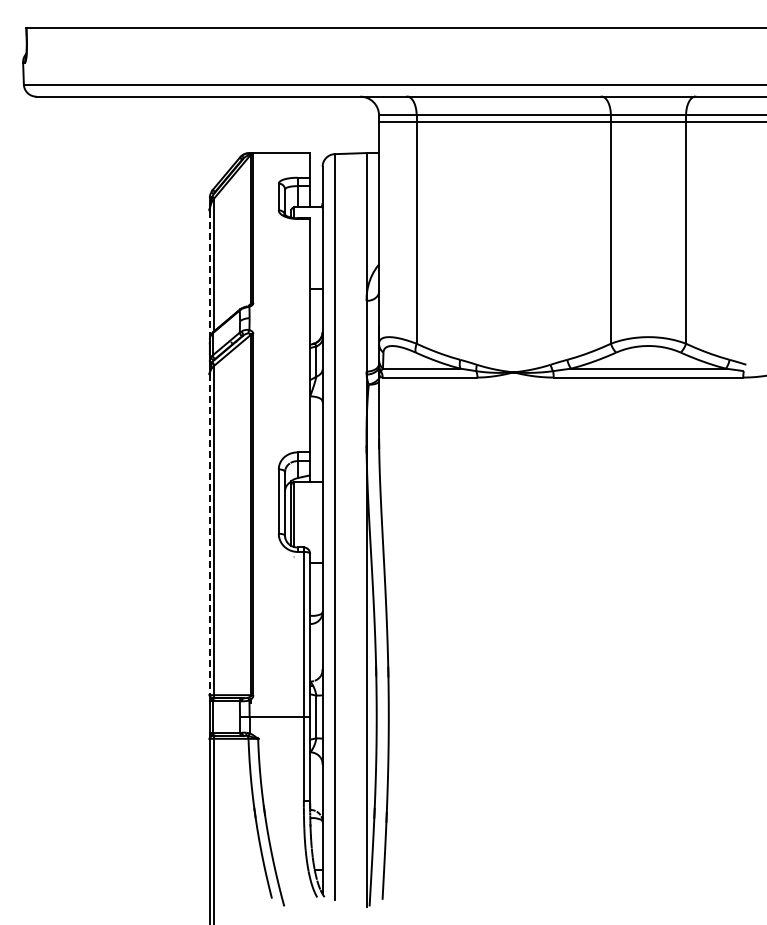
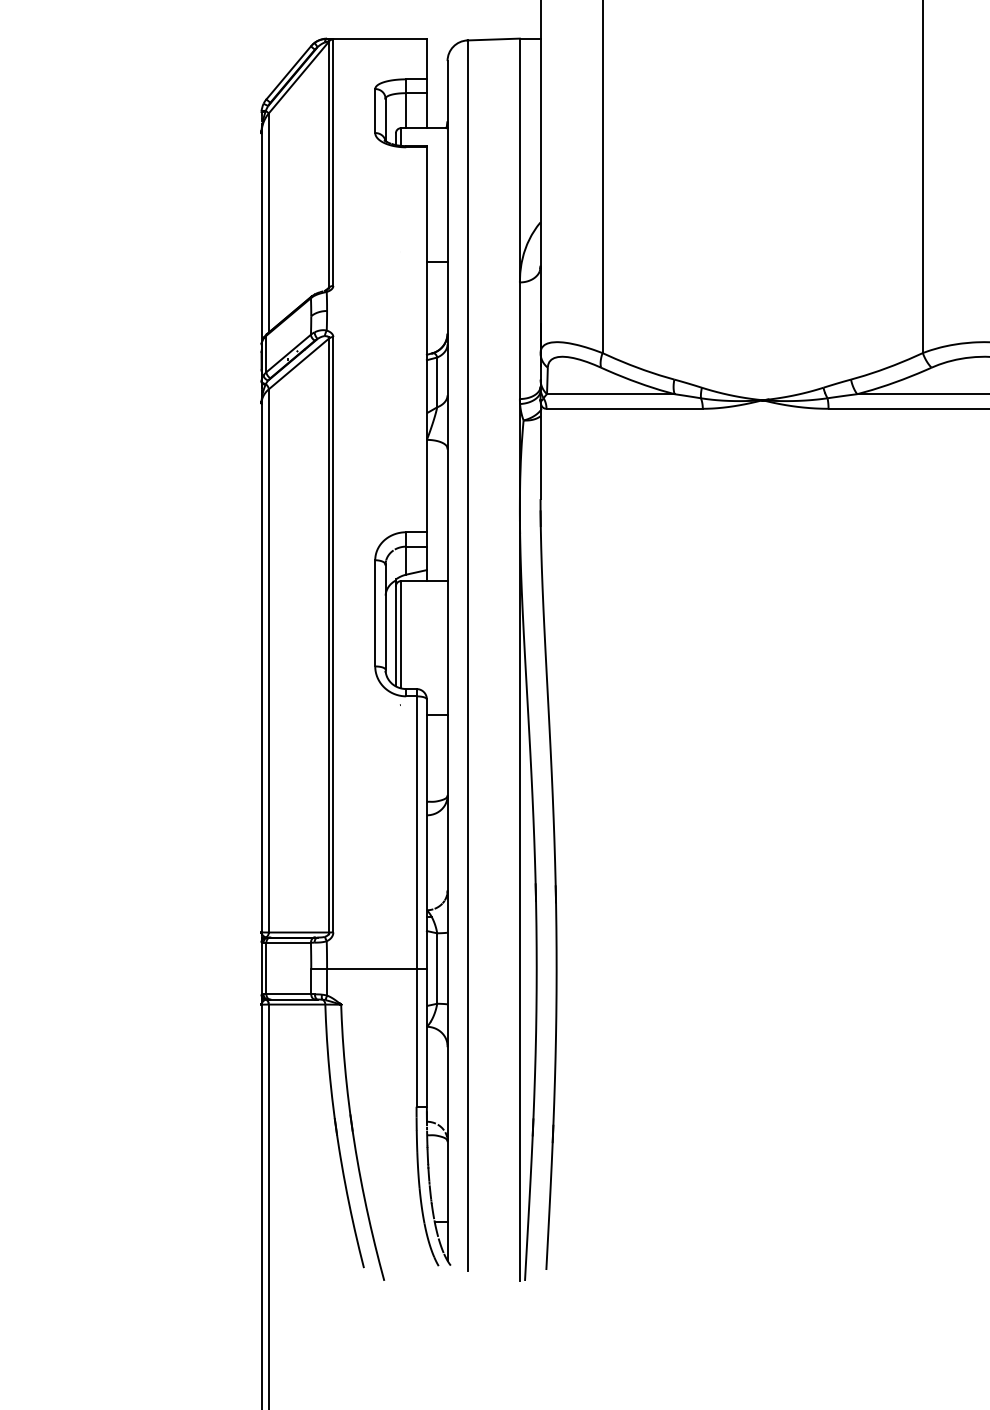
line: (209, 277) -> (260, 243), dashed -> solid
line: (209, 535) -> (260, 669), dashed -> solid

